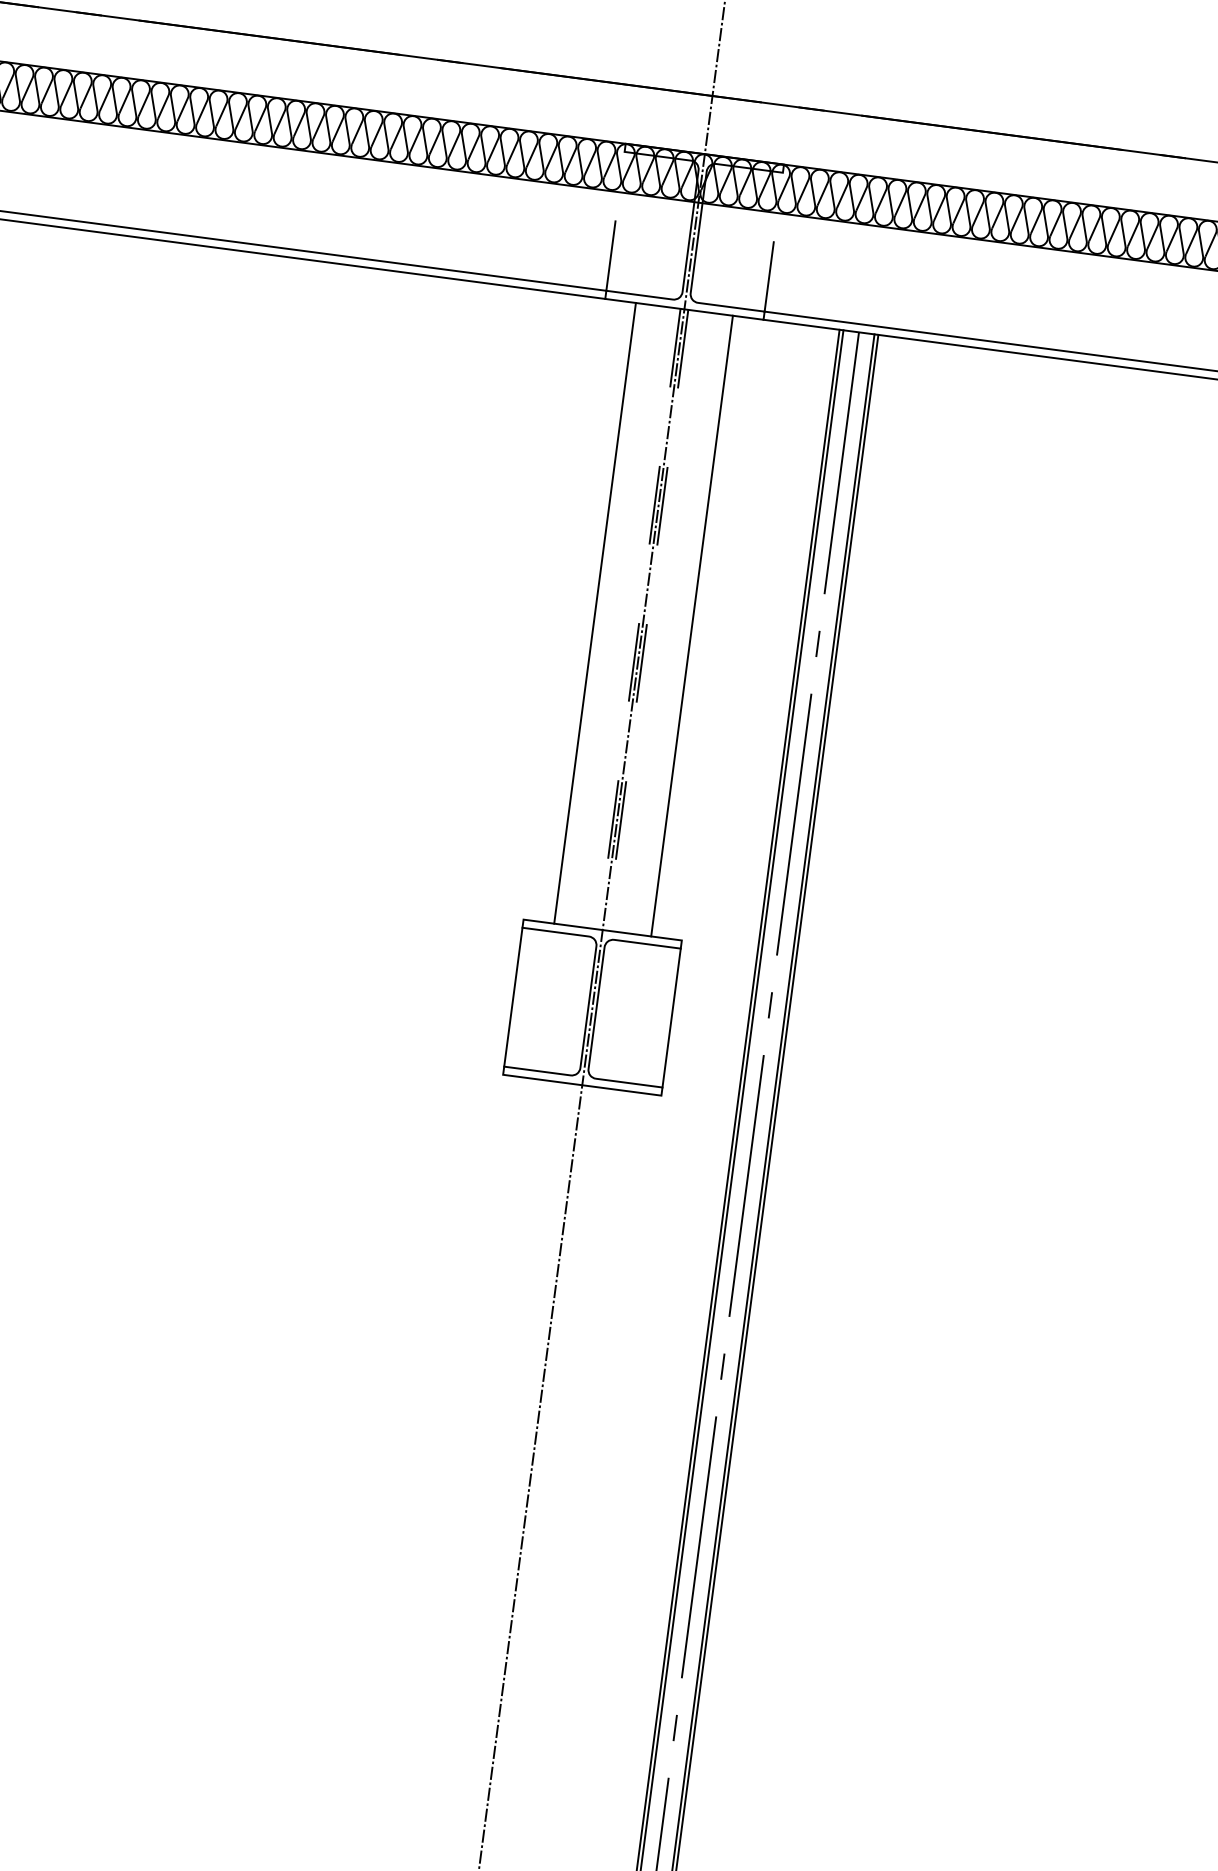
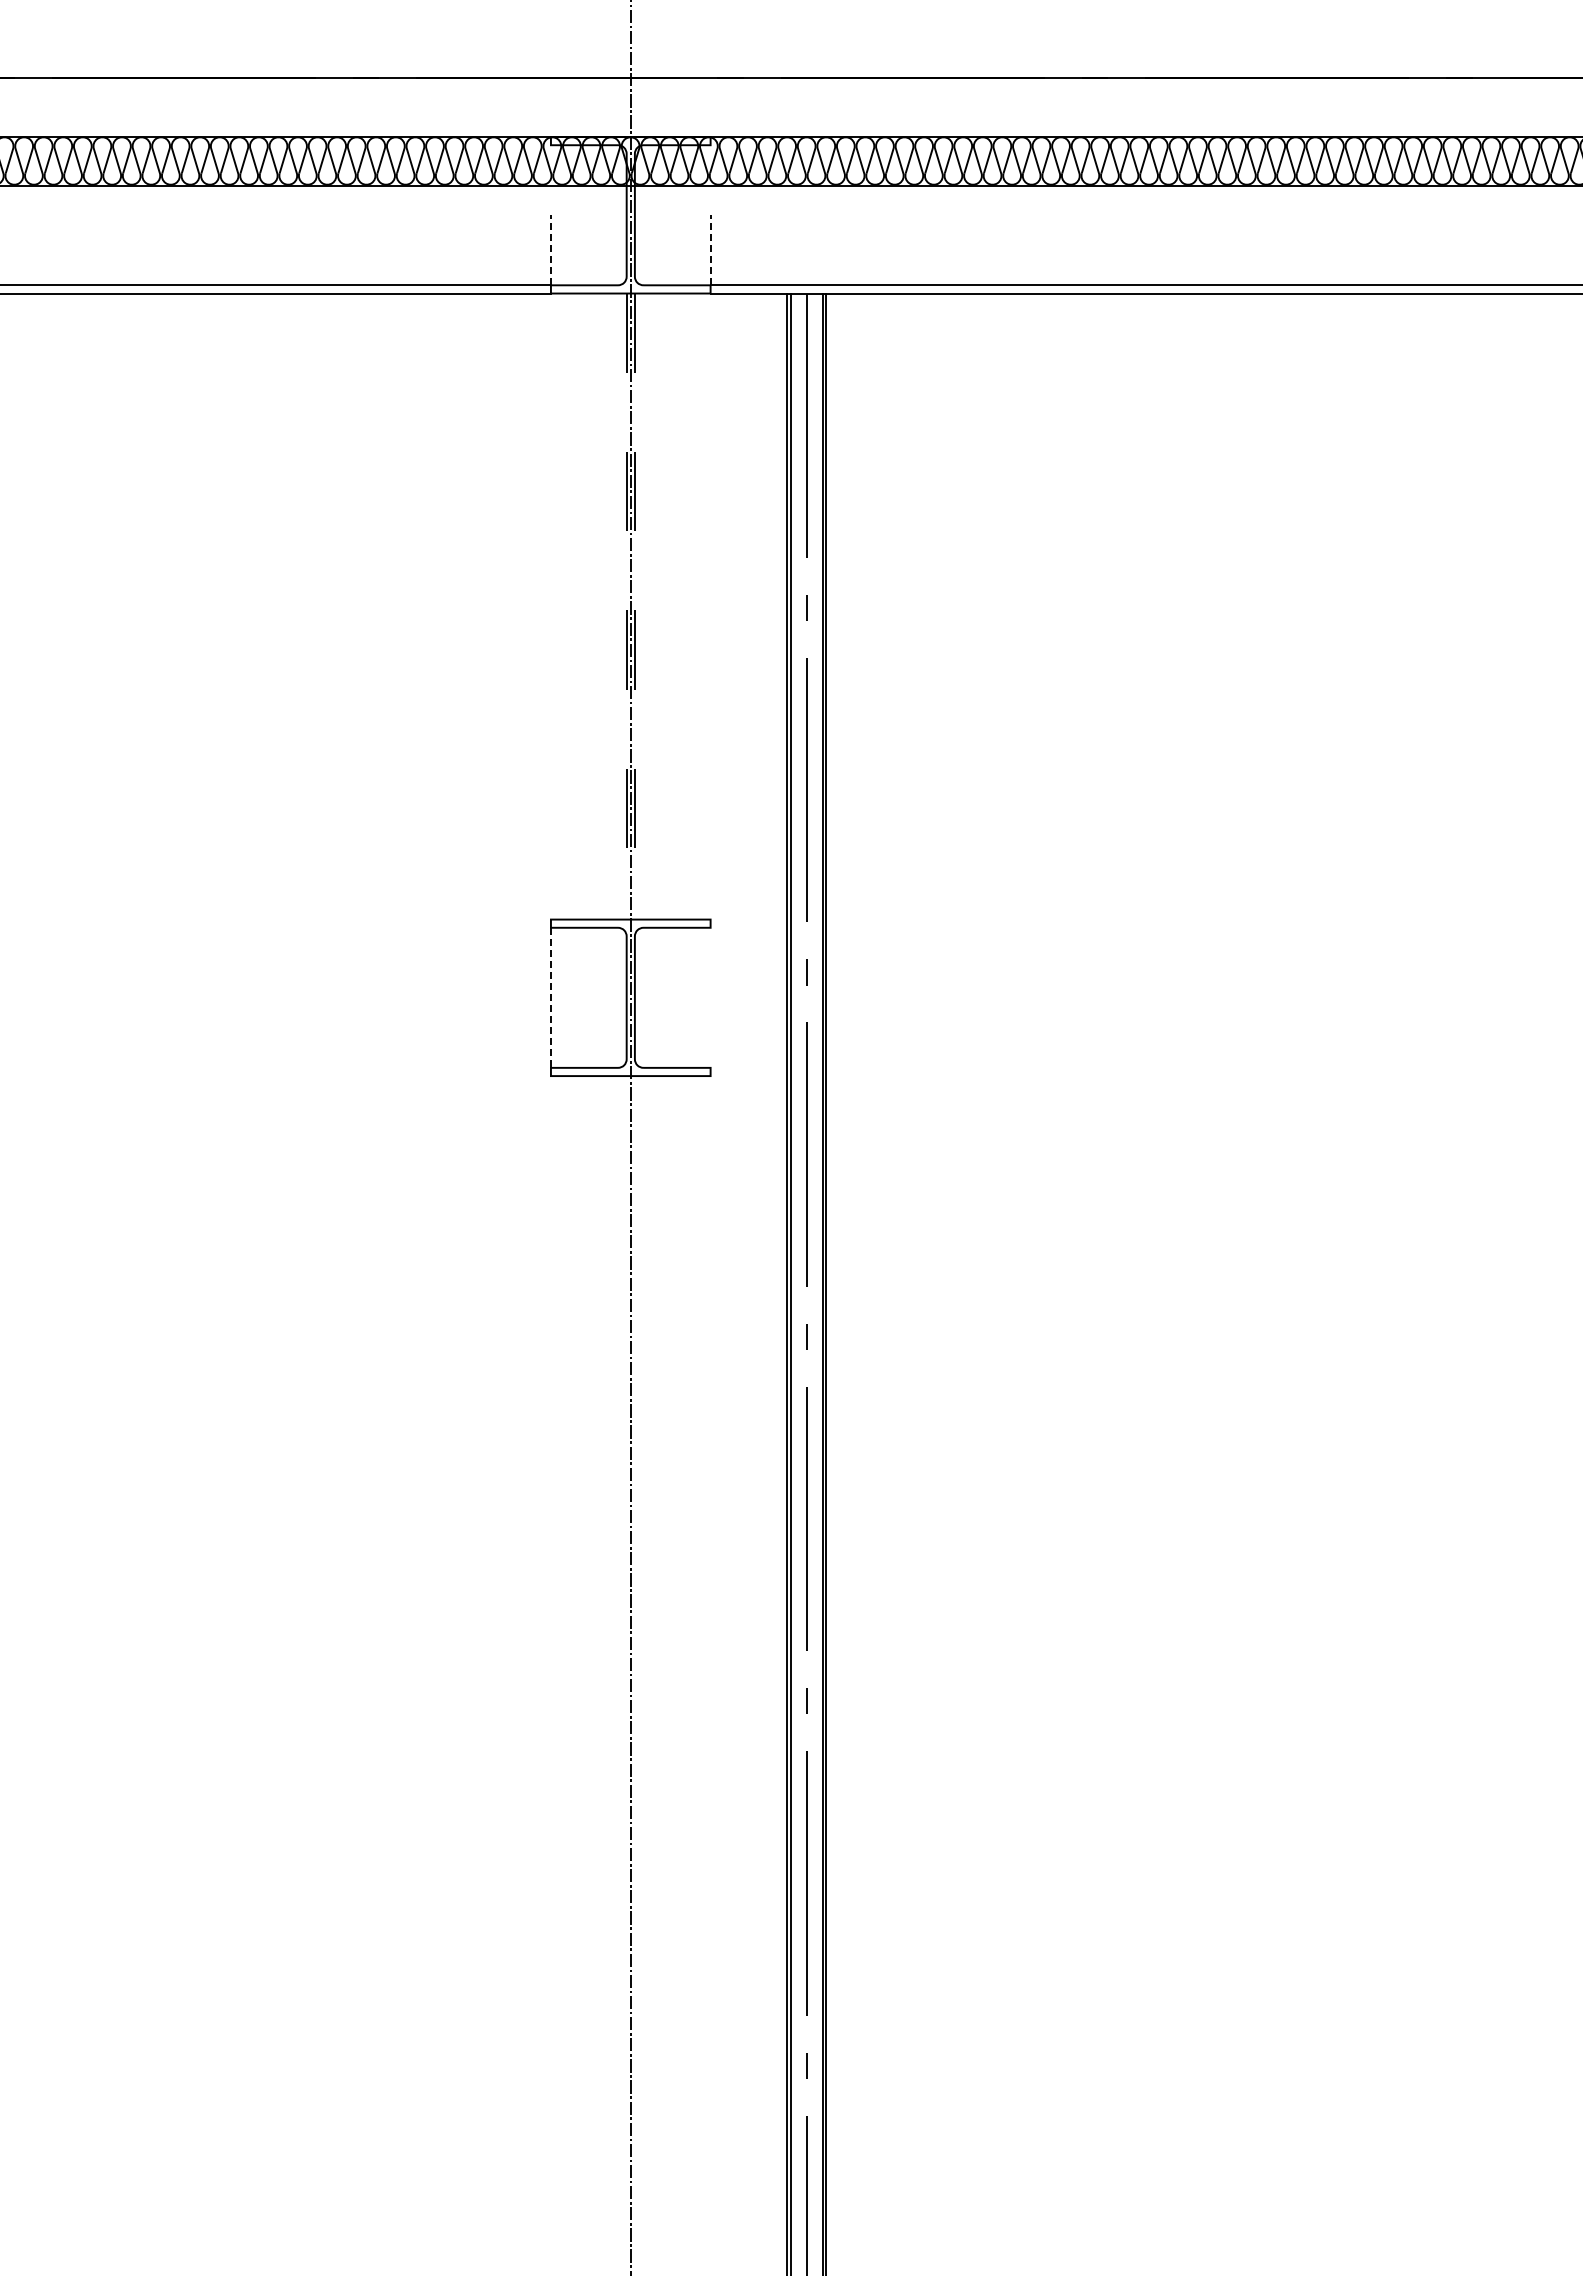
line: (610, 255) -> (550, 249), solid -> dashed
line: (769, 276) -> (710, 249), solid -> dashed
line: (594, 613) -> (581, 606), removed
line: (691, 626) -> (679, 606), removed
line: (512, 997) -> (550, 998), solid -> dashed
line: (671, 1017) -> (710, 997), removed

